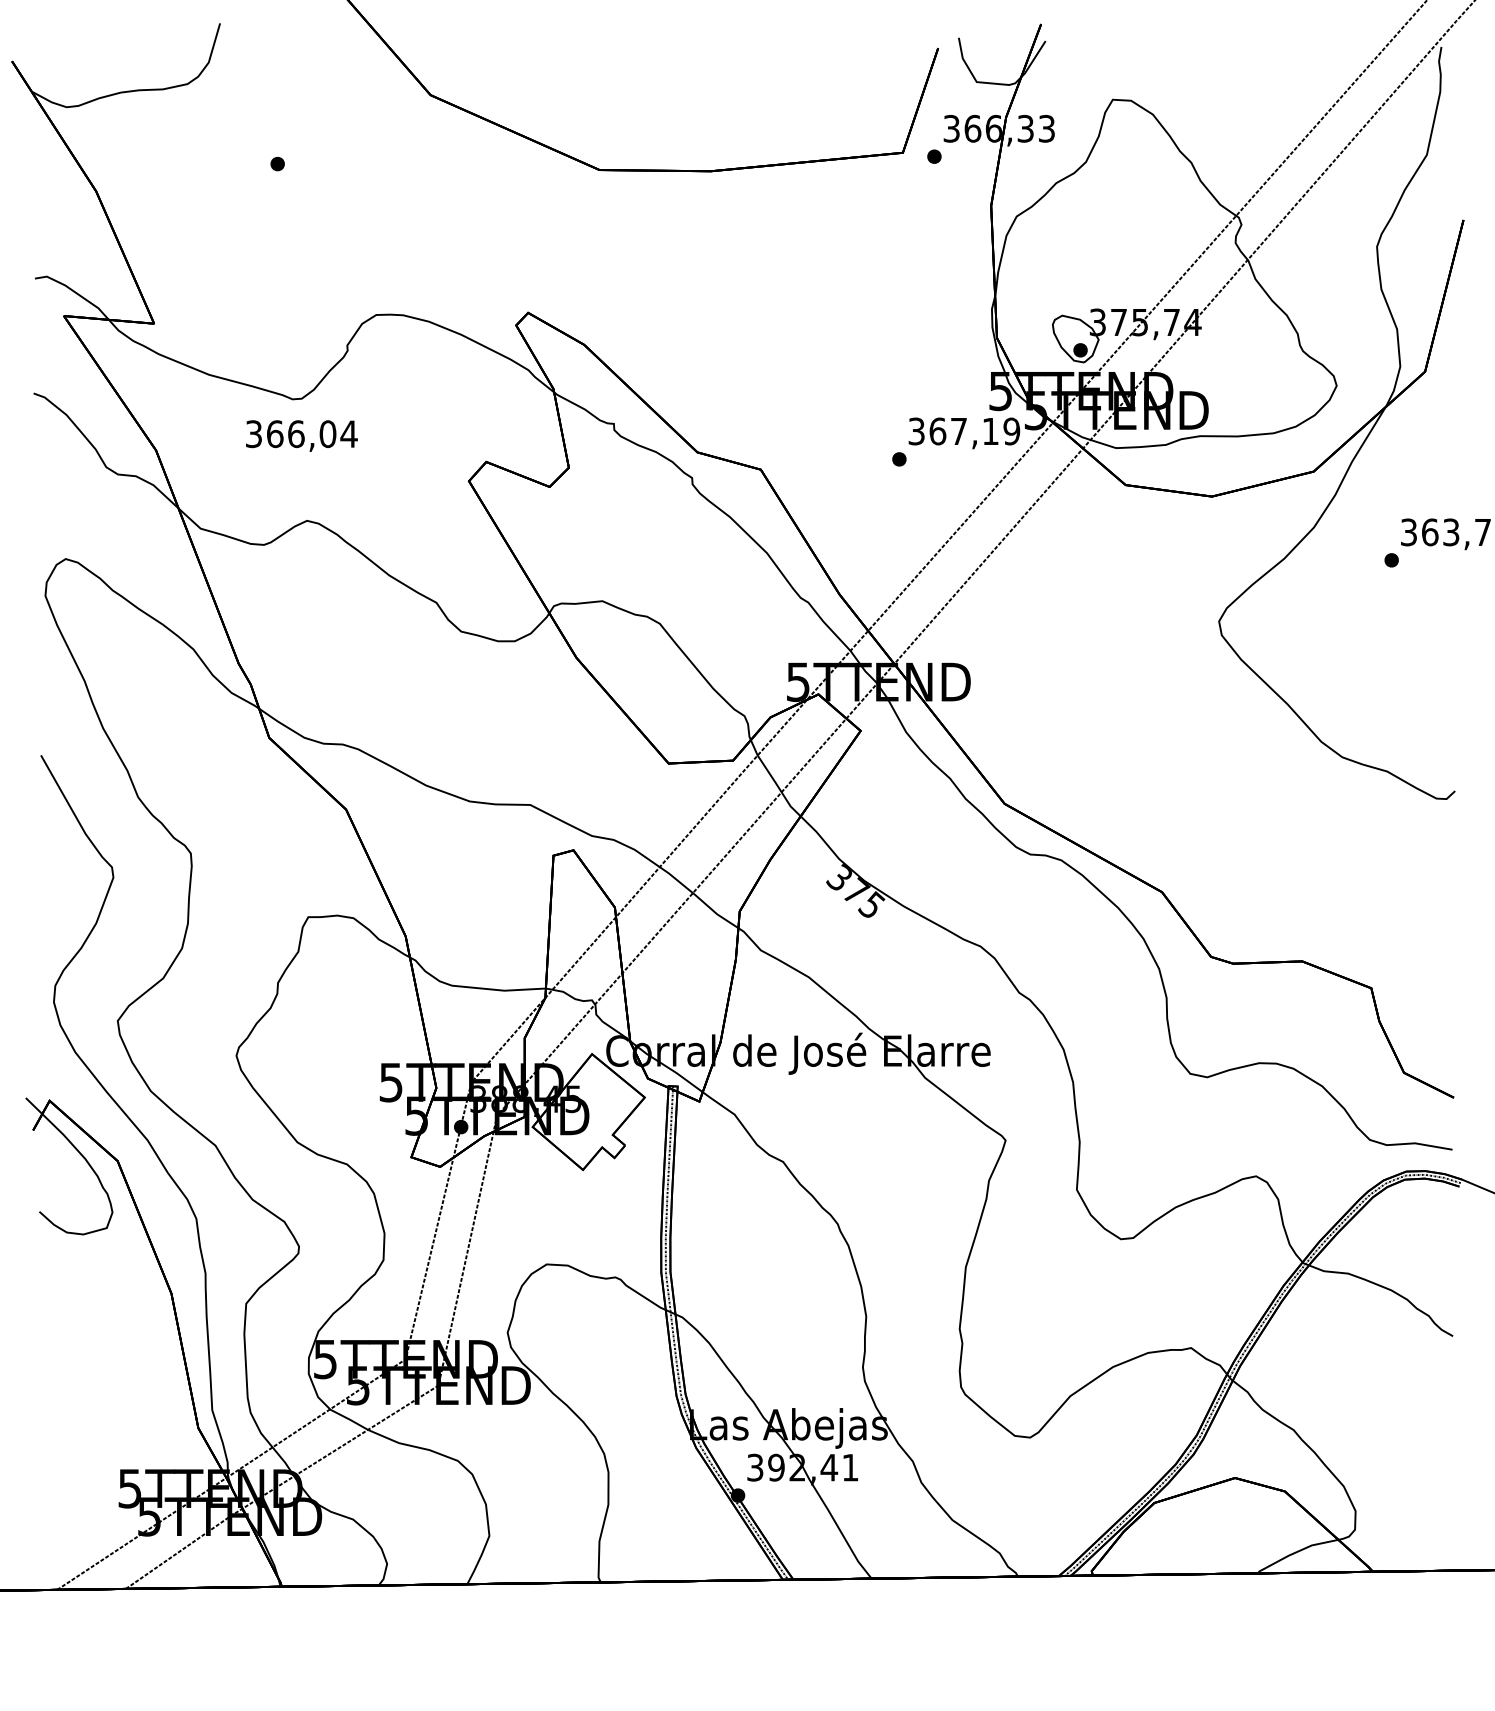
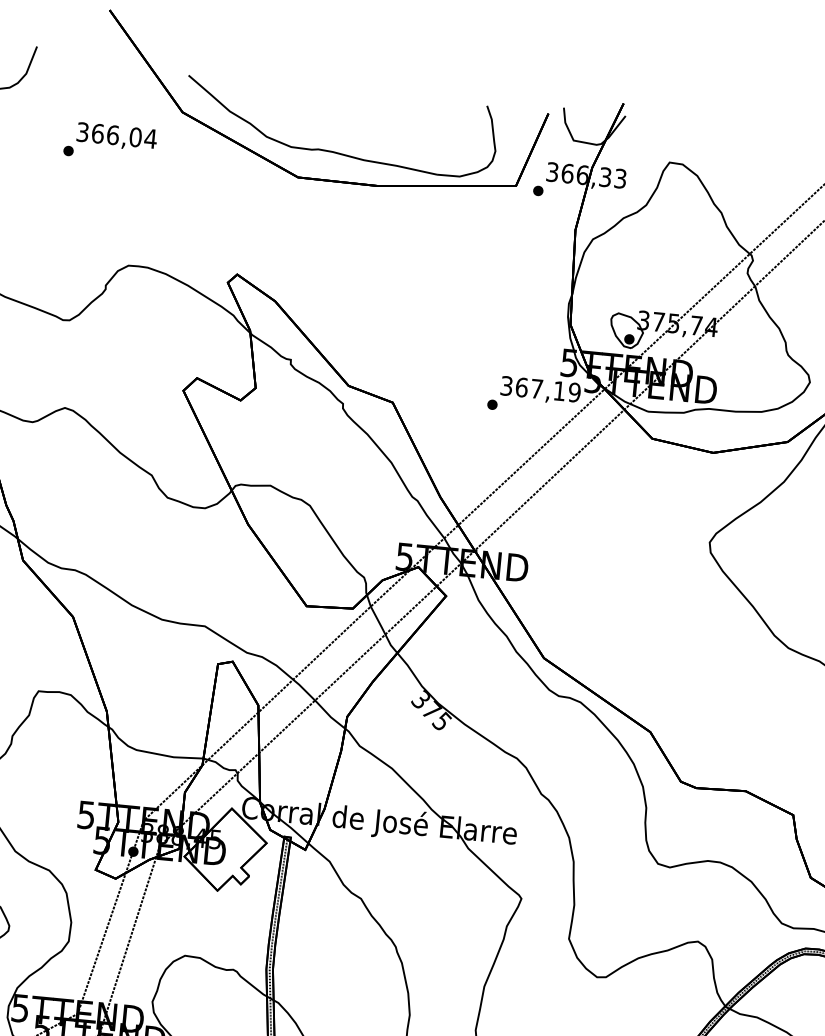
part: (648, 129) -> (335, 151), added
text: (301, 435) -> (116, 136), moved

